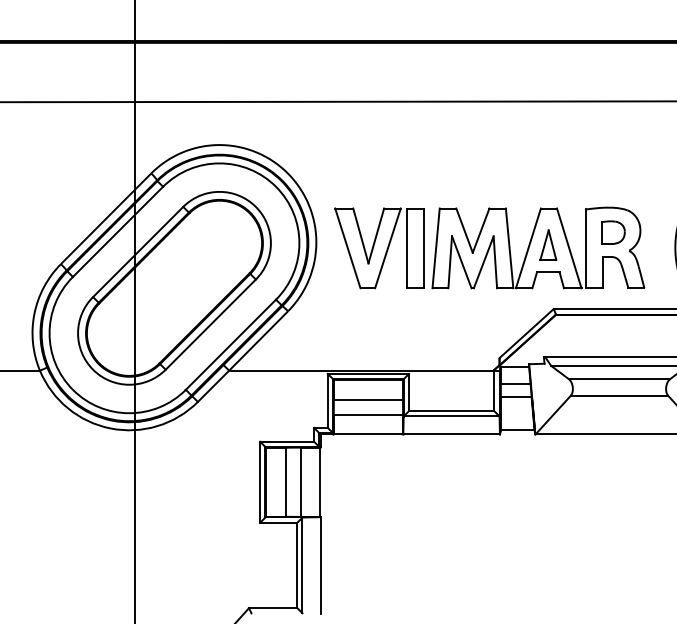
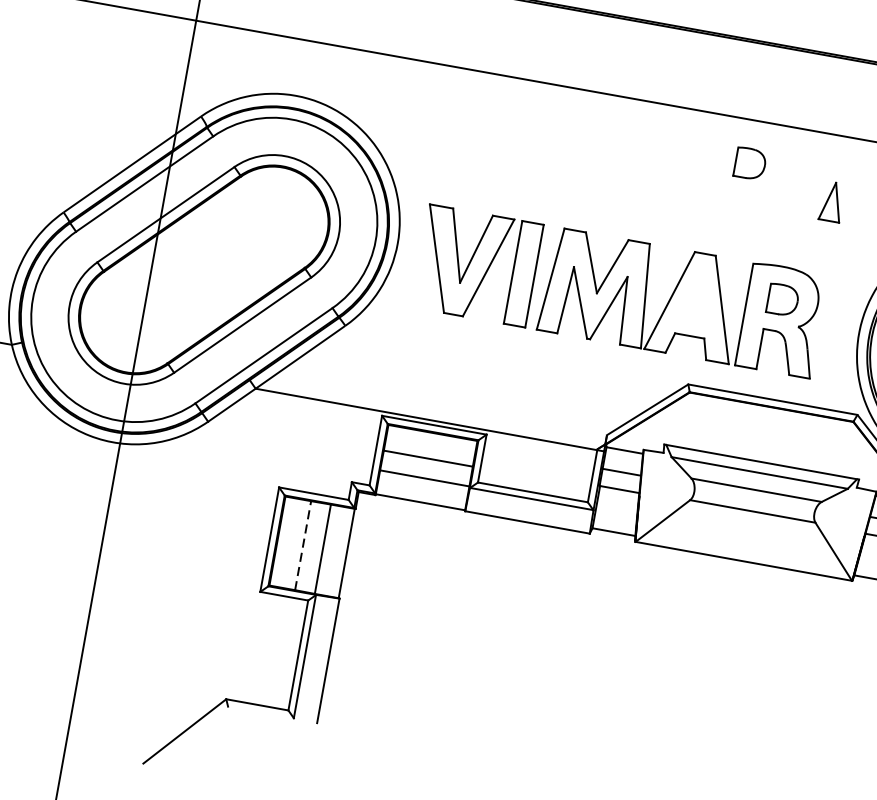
part: (570, 134) -> (750, 163), added
part: (548, 244) -> (832, 200), moved
line: (286, 482) -> (303, 546), solid -> dashed

